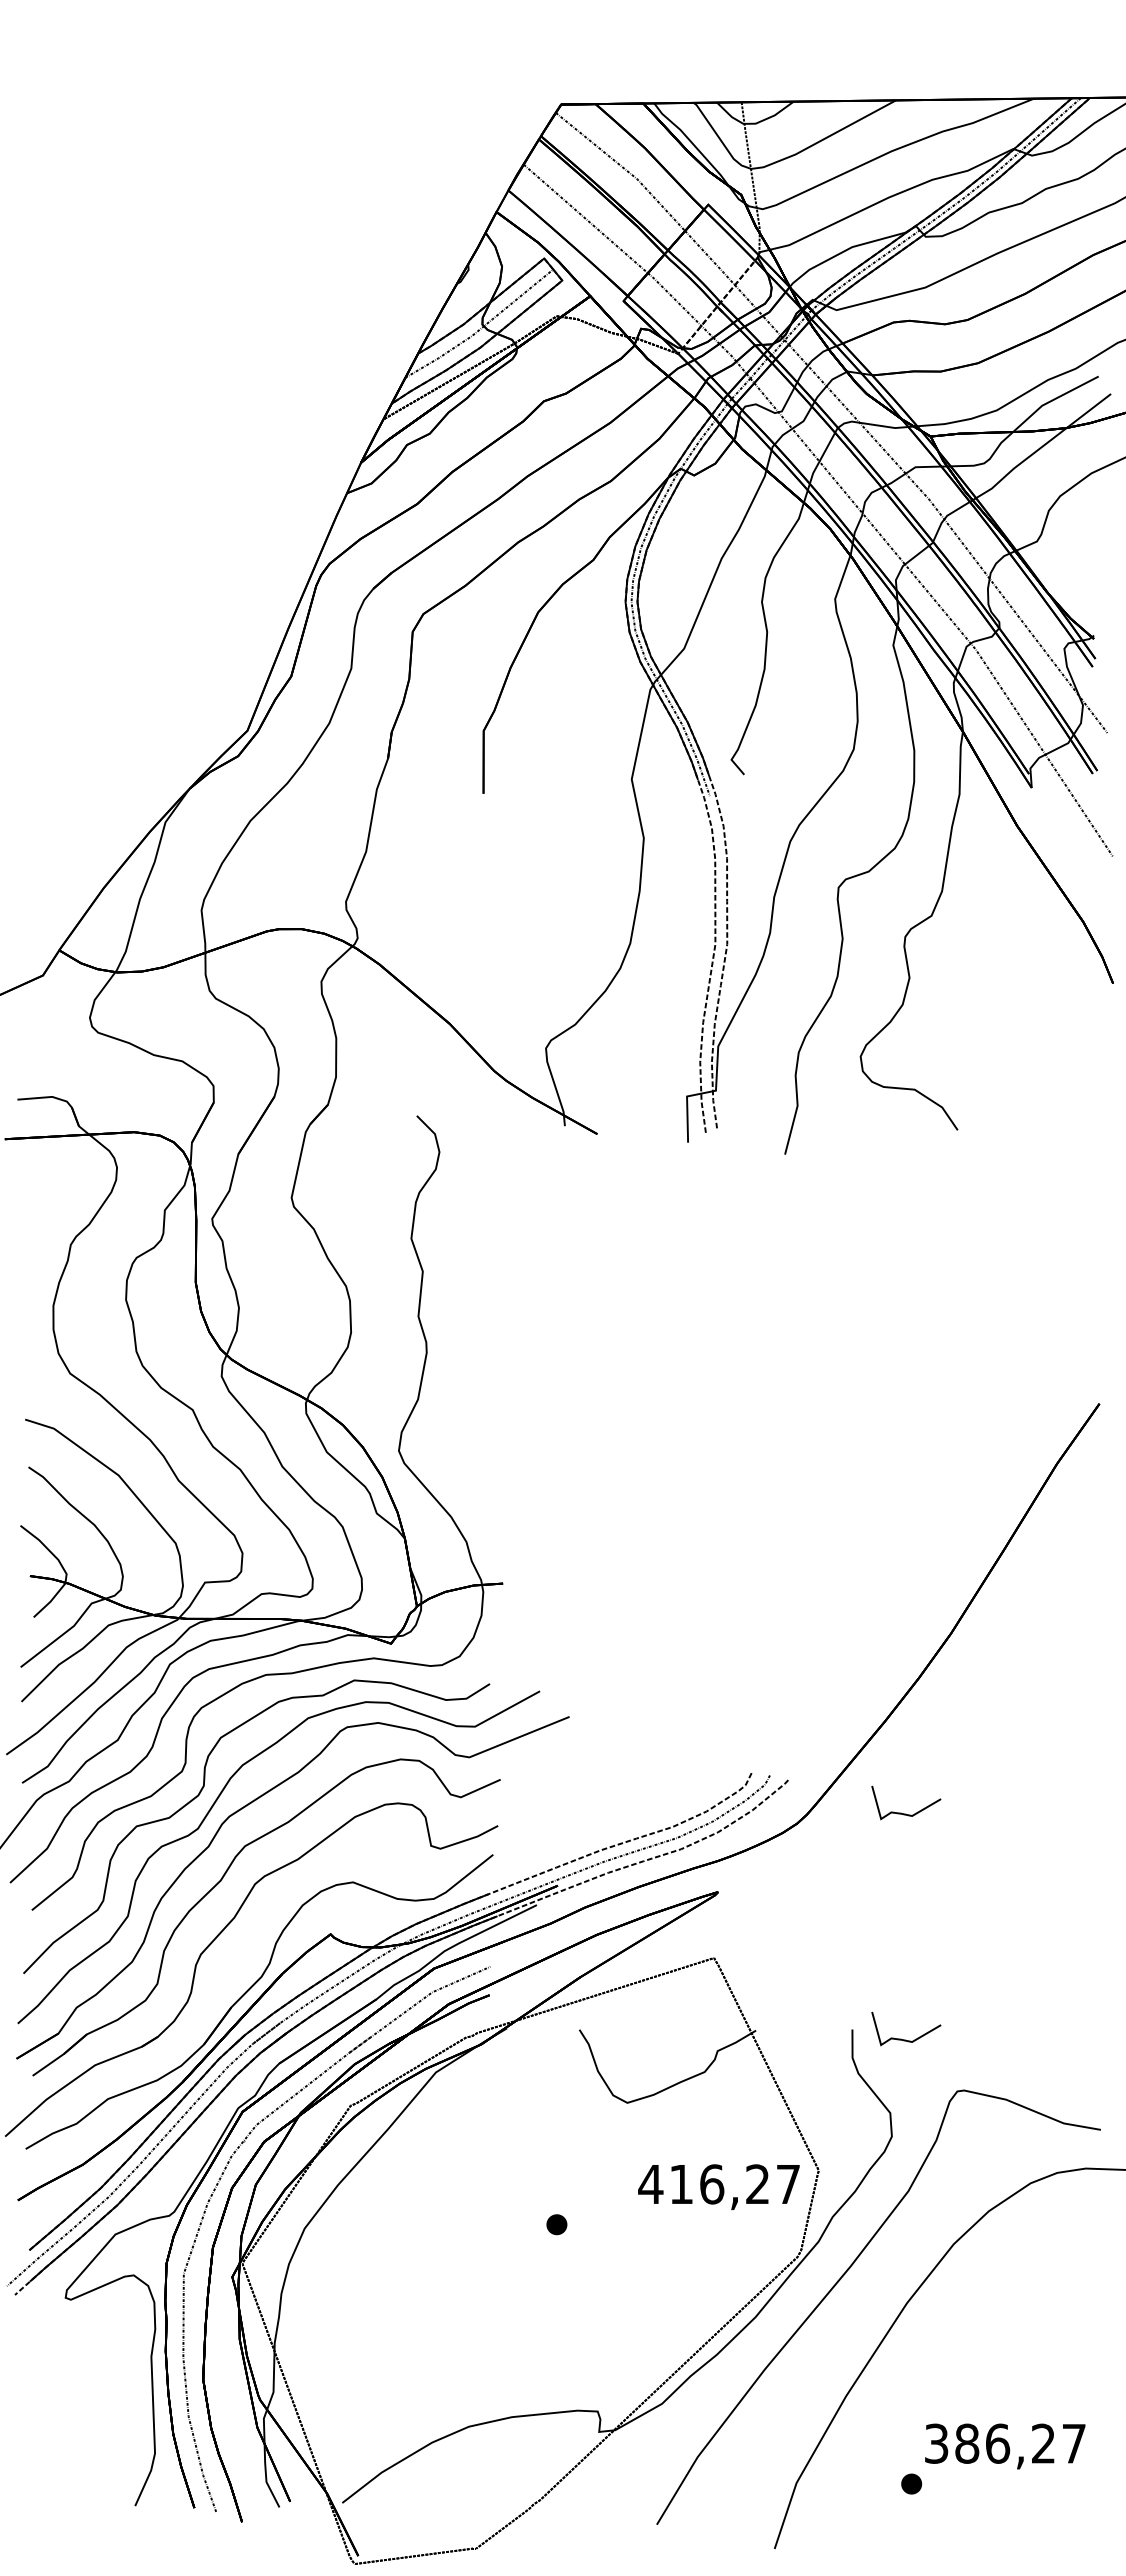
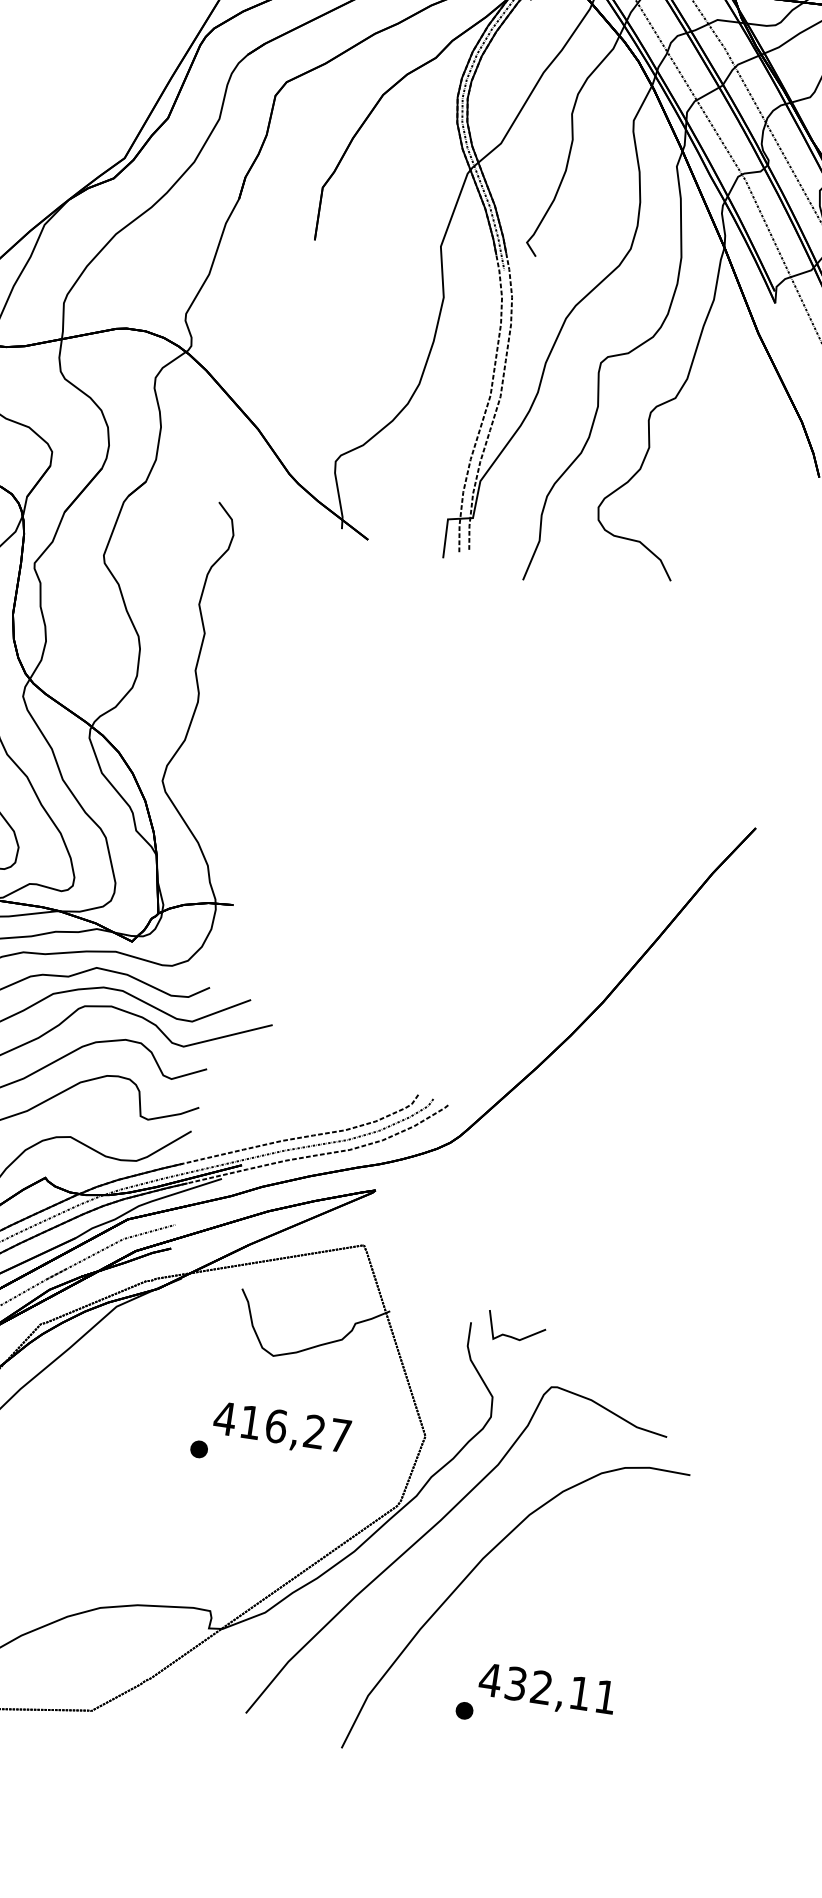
curve: (906, 1813) -> (543, 1147), removed
text: (718, 2186) -> (281, 1428), moved
text: (1004, 2443) -> (547, 1688), 386,27 -> 432,11

